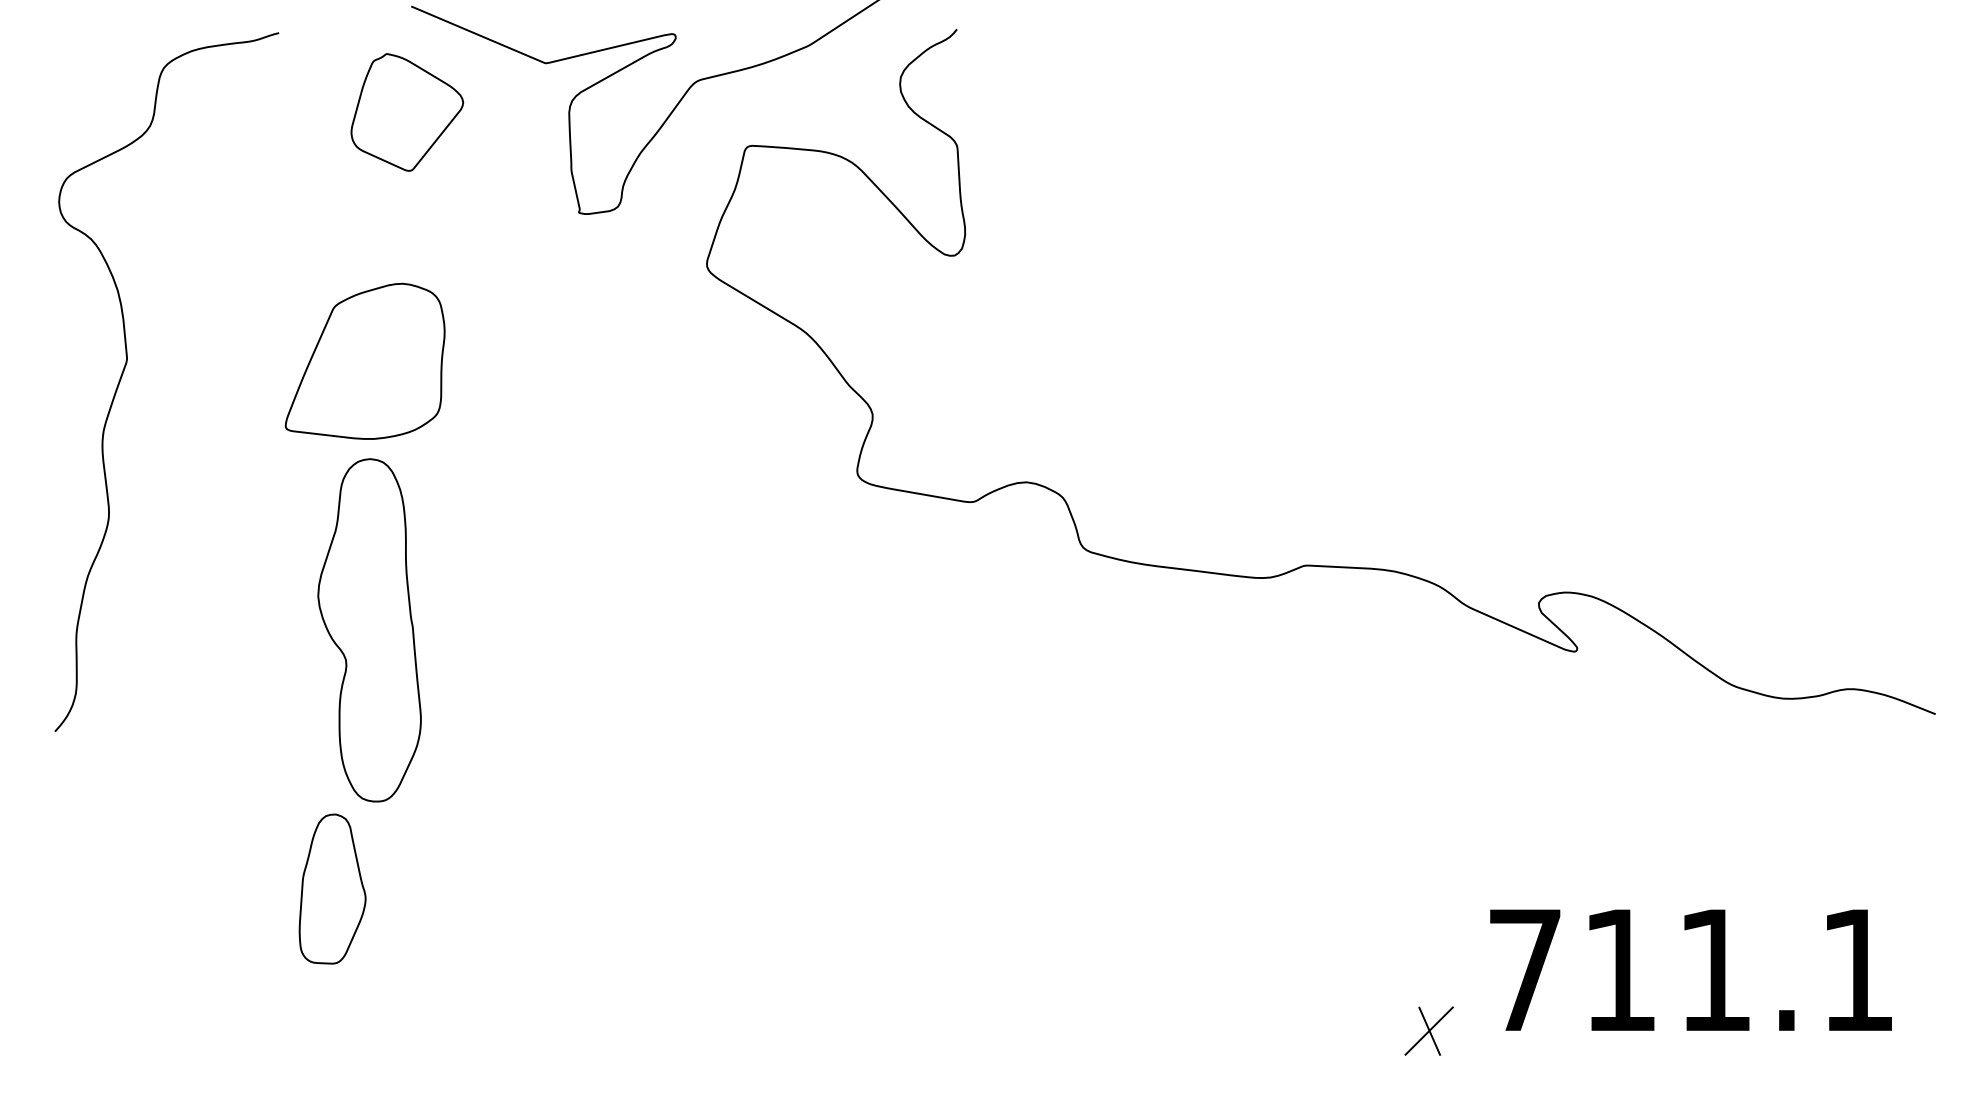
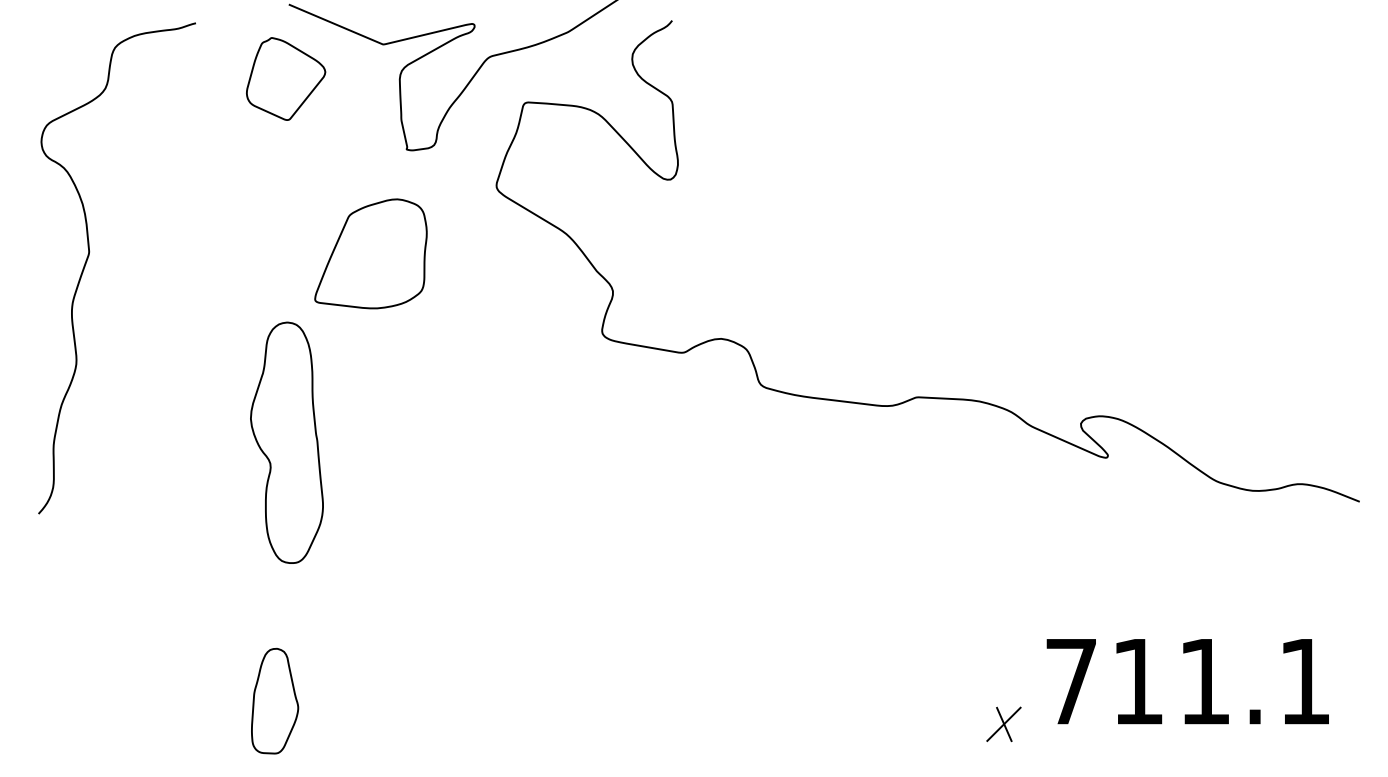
part: (364, 360) -> (370, 253), moved
part: (369, 630) -> (286, 442), moved
part: (332, 888) -> (274, 700), moved

